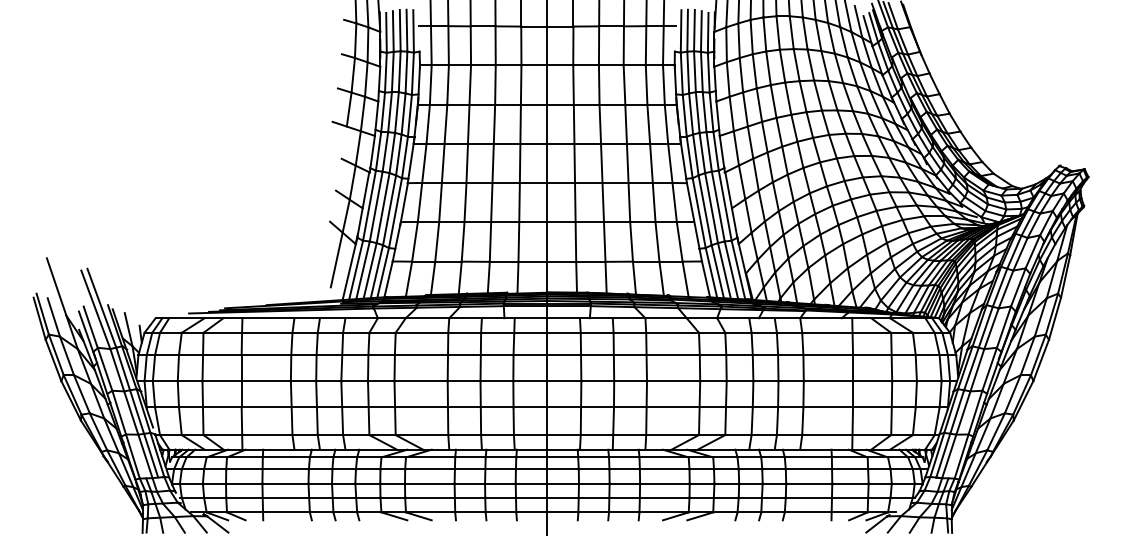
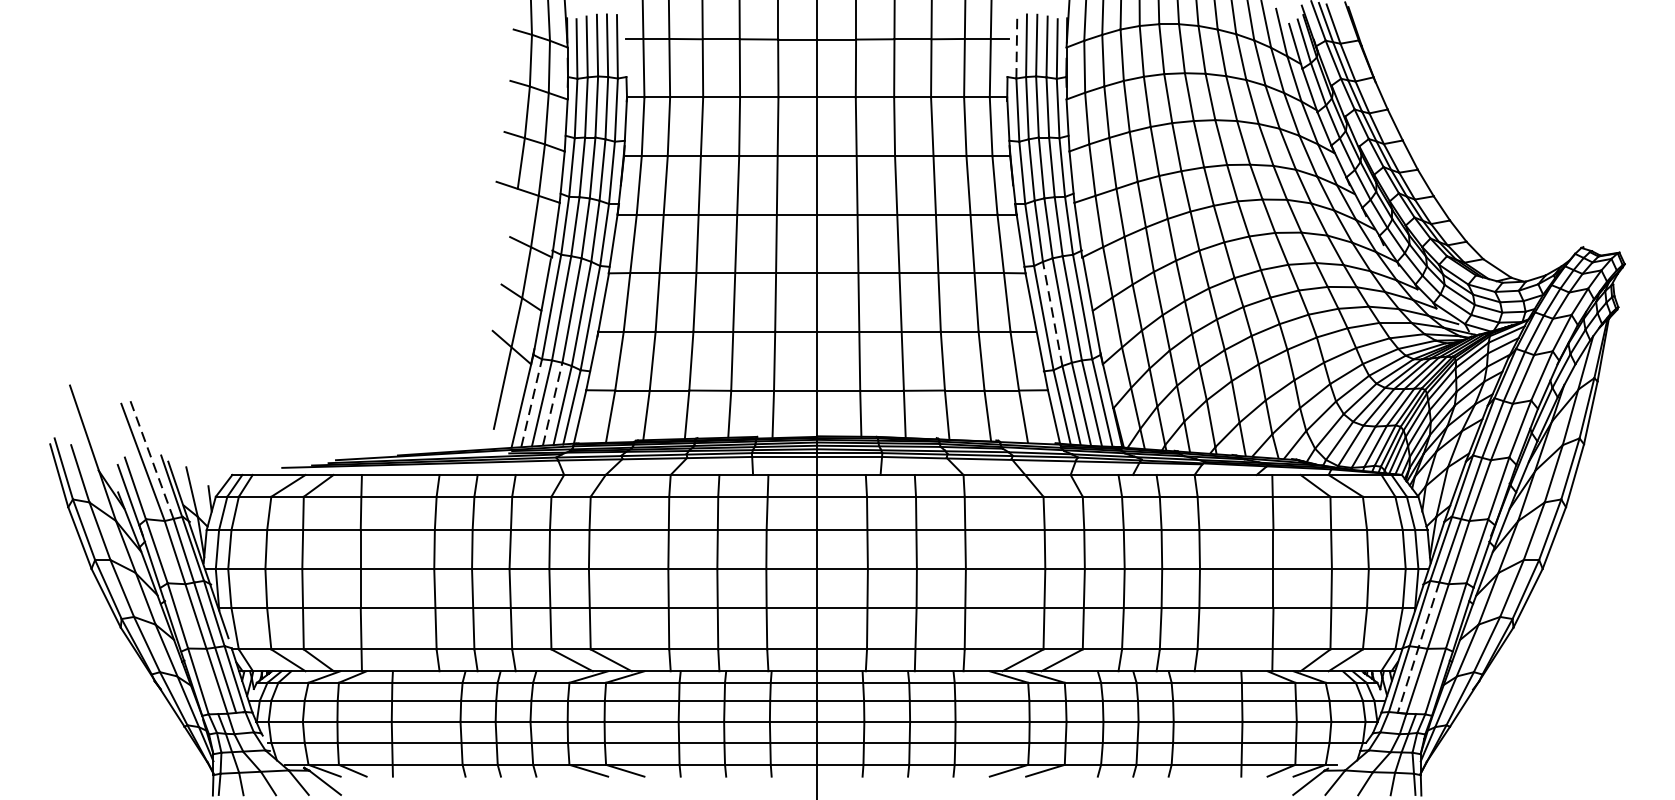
line: (681, 30) -> (1017, 45), solid -> dashed
line: (705, 210) -> (1053, 314), solid -> dashed
line: (356, 269) -> (532, 402), solid -> dashed
line: (370, 270) -> (553, 403), solid -> dashed
line: (101, 307) -> (151, 458), solid -> dashed
line: (950, 433) -> (1418, 647), solid -> dashed

